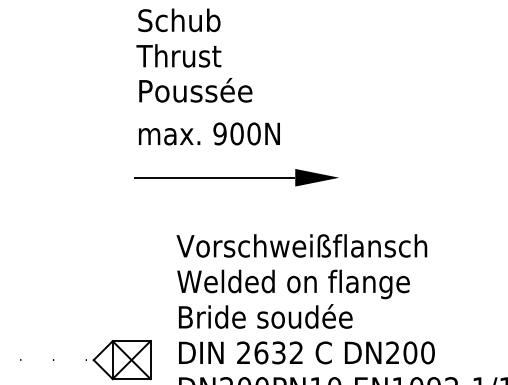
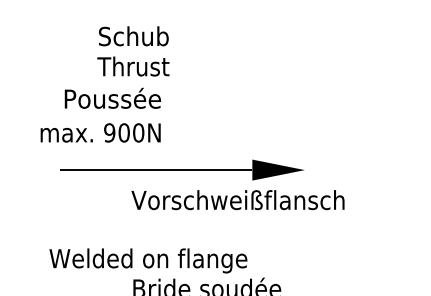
text: (195, 90) -> (112, 98), moved
text: (209, 133) -> (100, 132), moved
part: (236, 177) -> (182, 169), size x1.4
text: (301, 245) -> (237, 199), moved
text: (293, 284) -> (148, 260), moved

